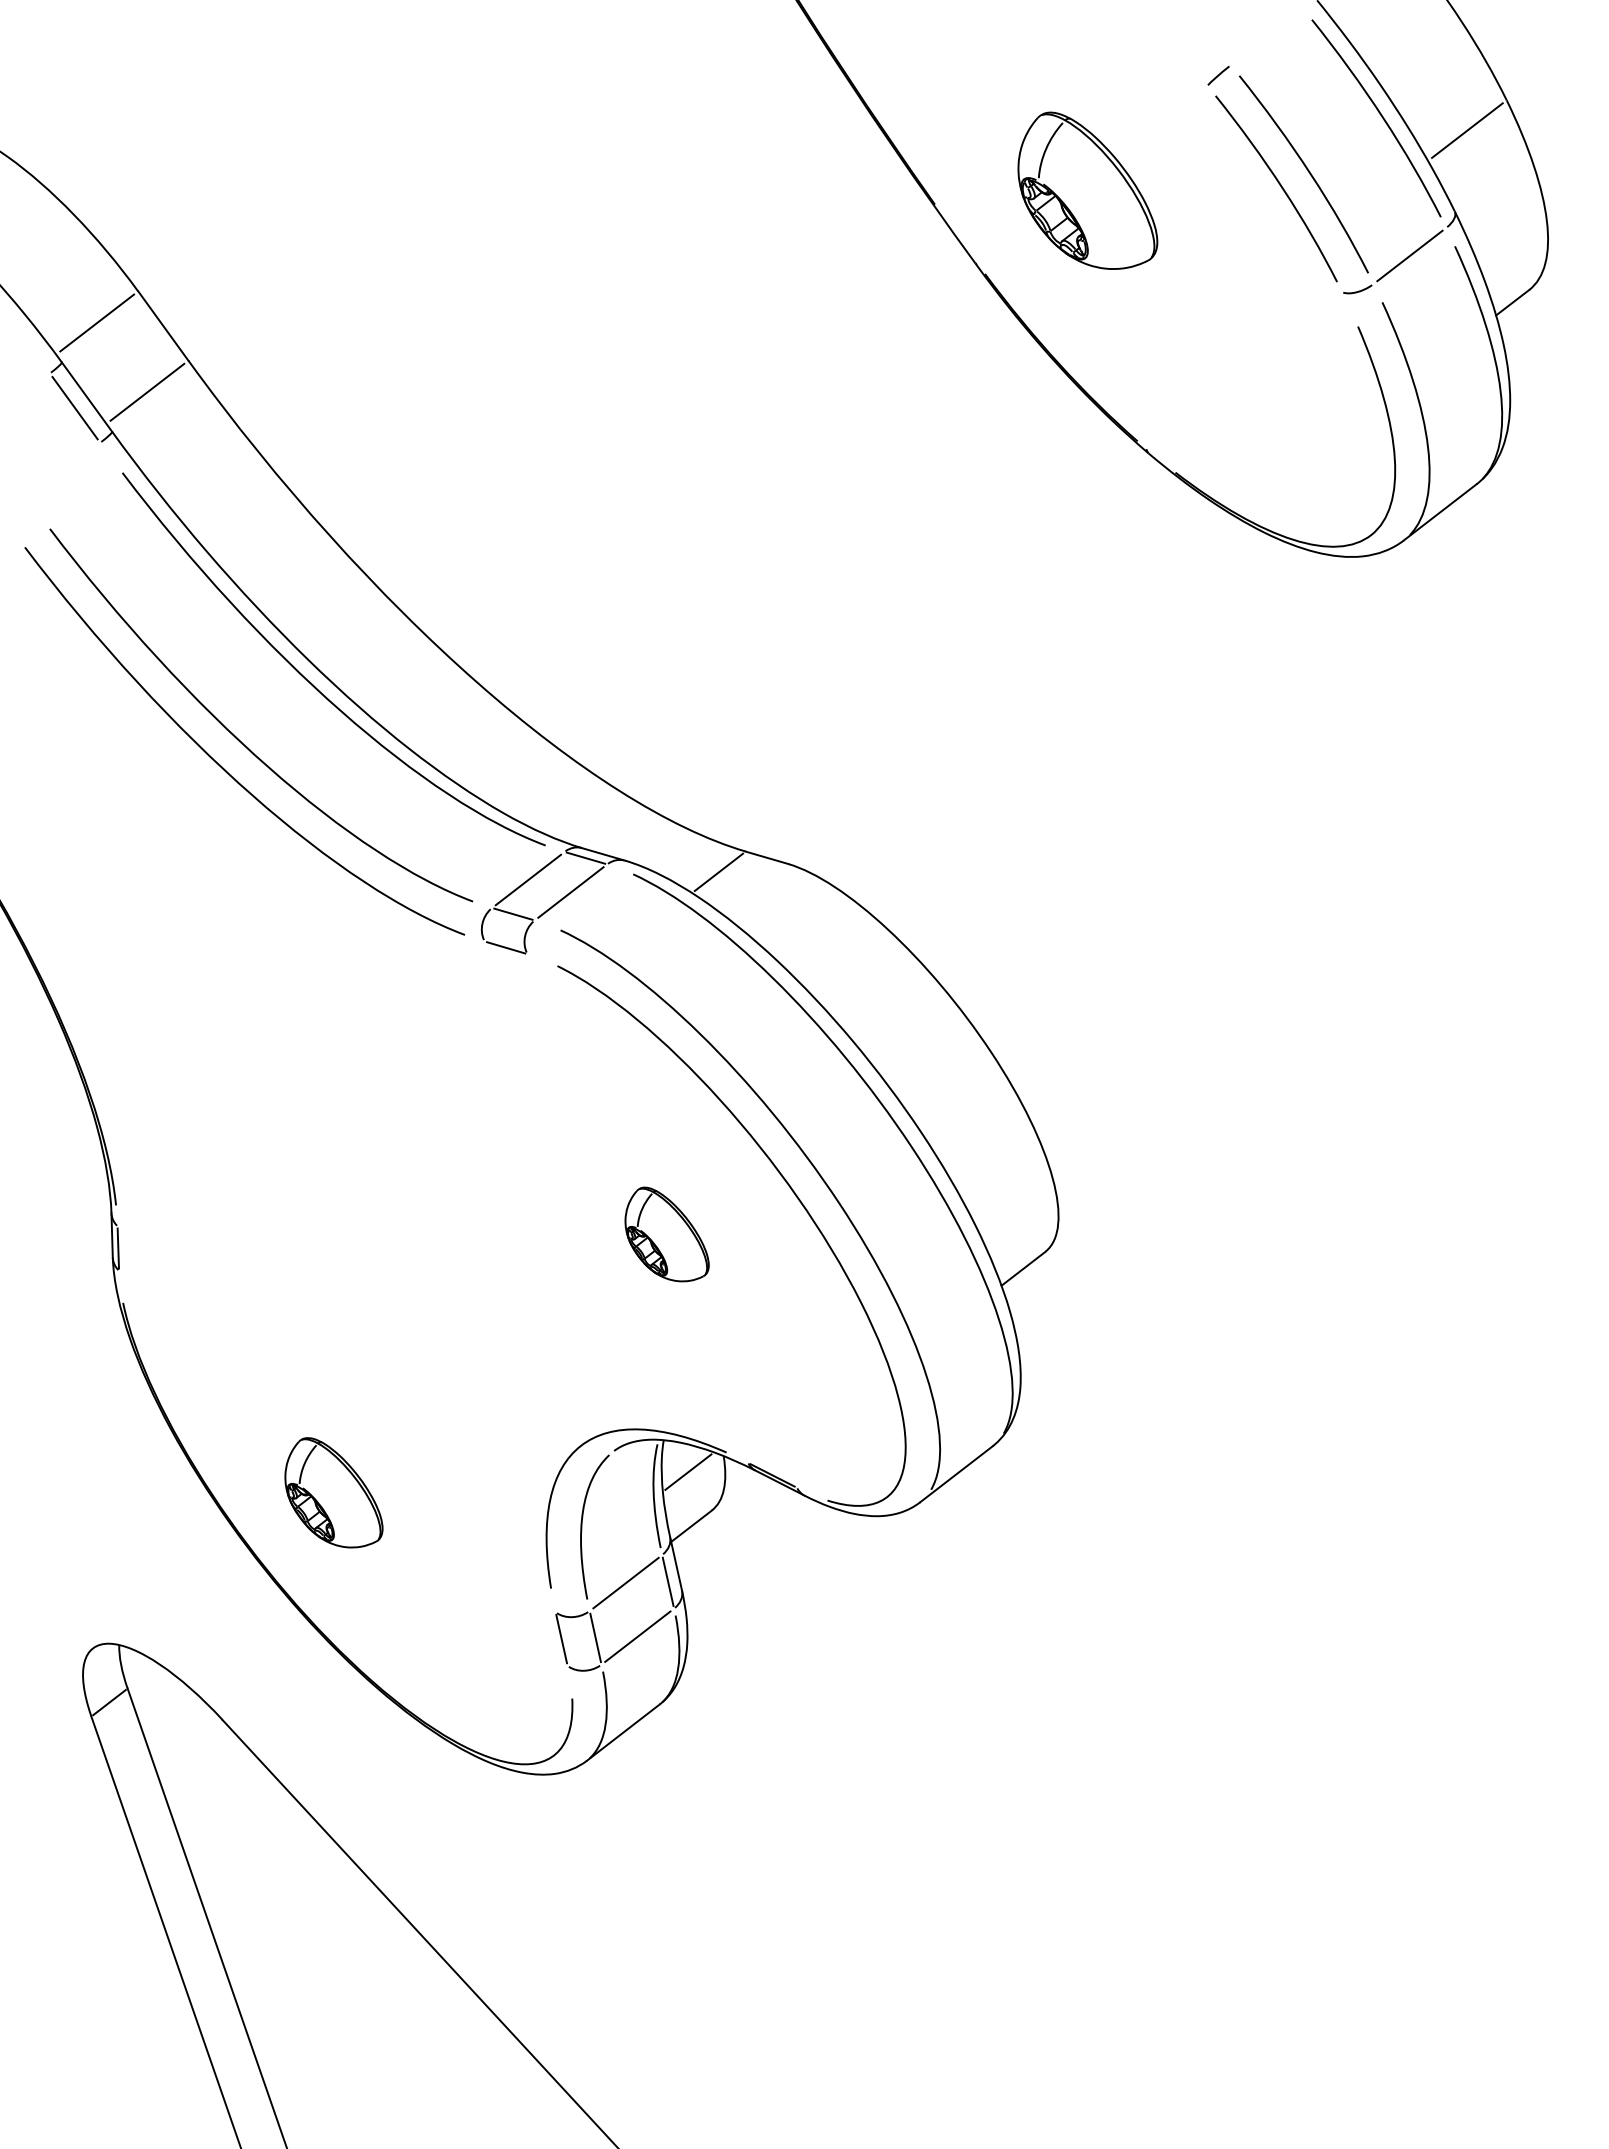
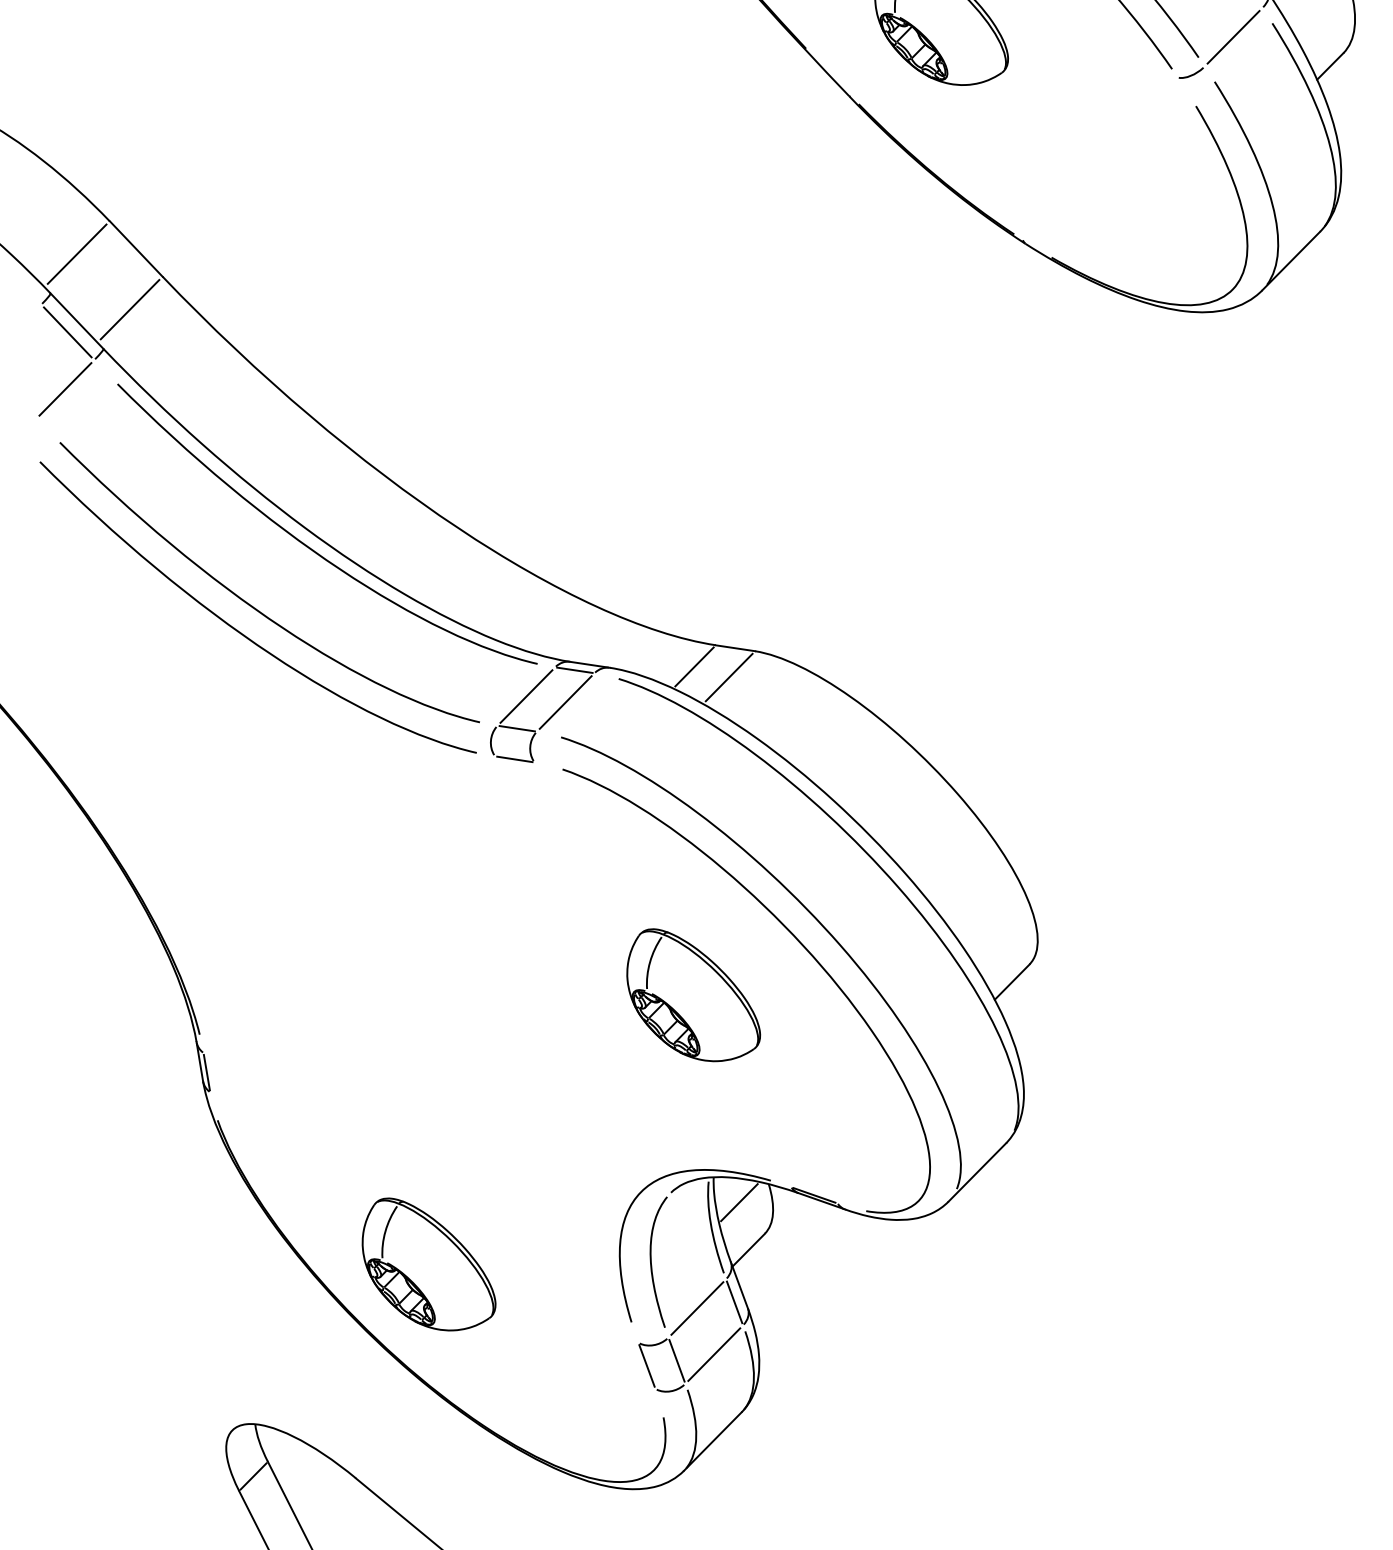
line: (63, 470) -> (64, 389), added
line: (755, 889) -> (729, 677), added
part: (666, 1234) -> (691, 994), size x1.67
part: (333, 1492) -> (427, 1263), size x1.43

